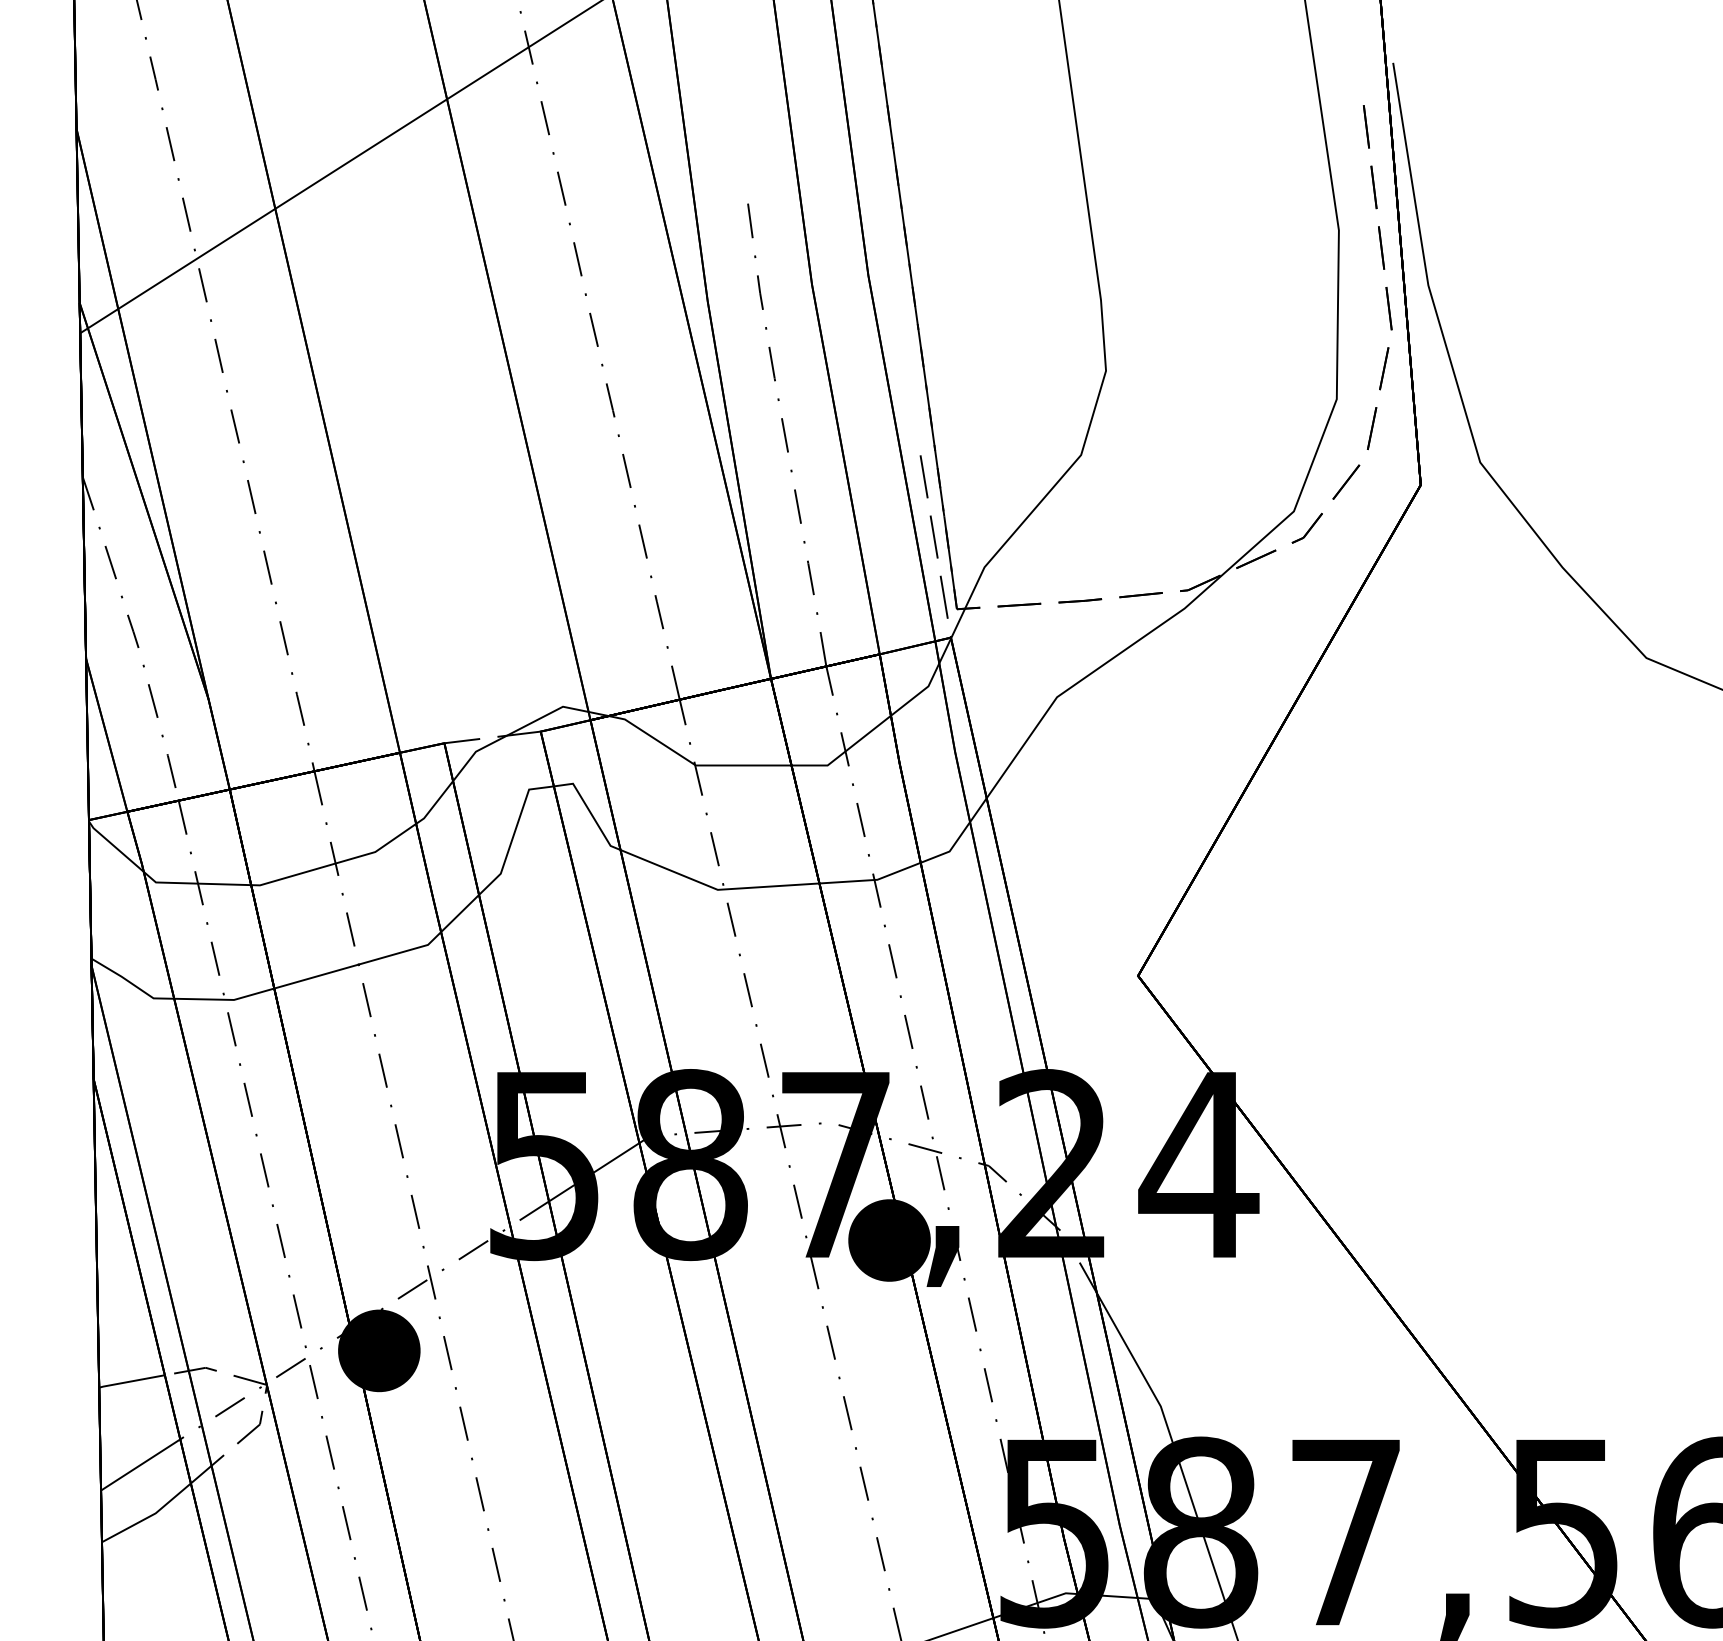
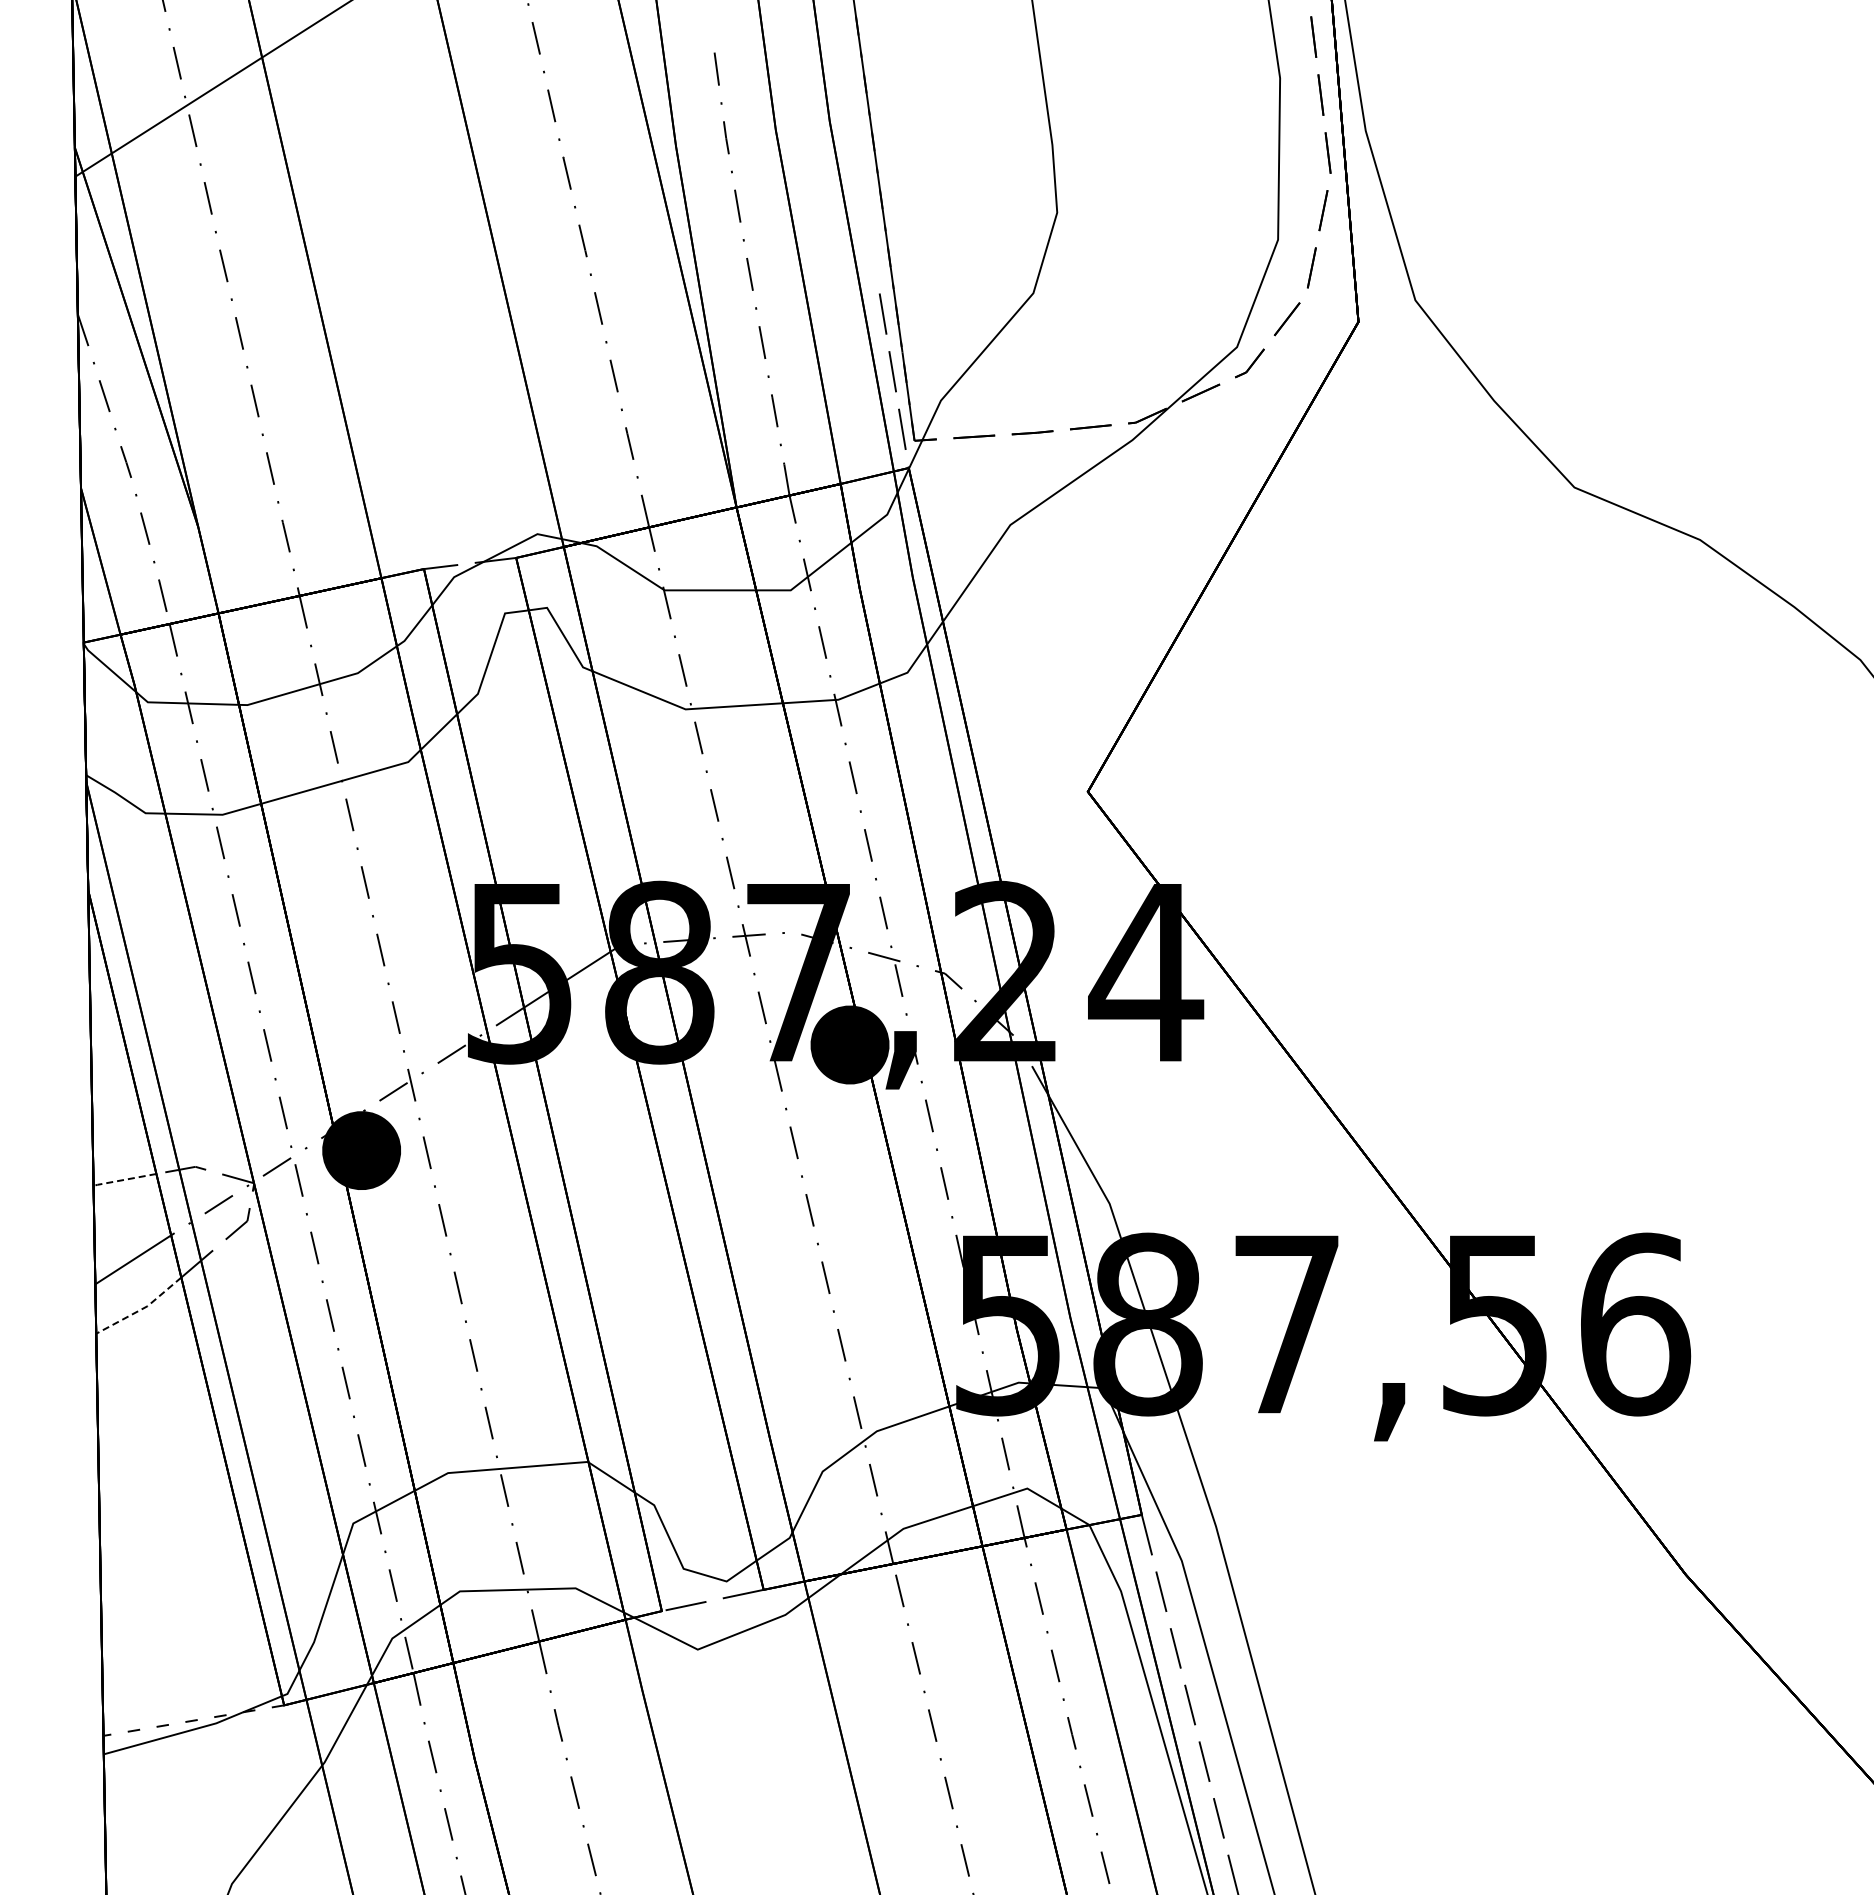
line: (131, 1381) -> (124, 1179), solid -> dashed
line: (149, 1516) -> (141, 1309), solid -> dashed

